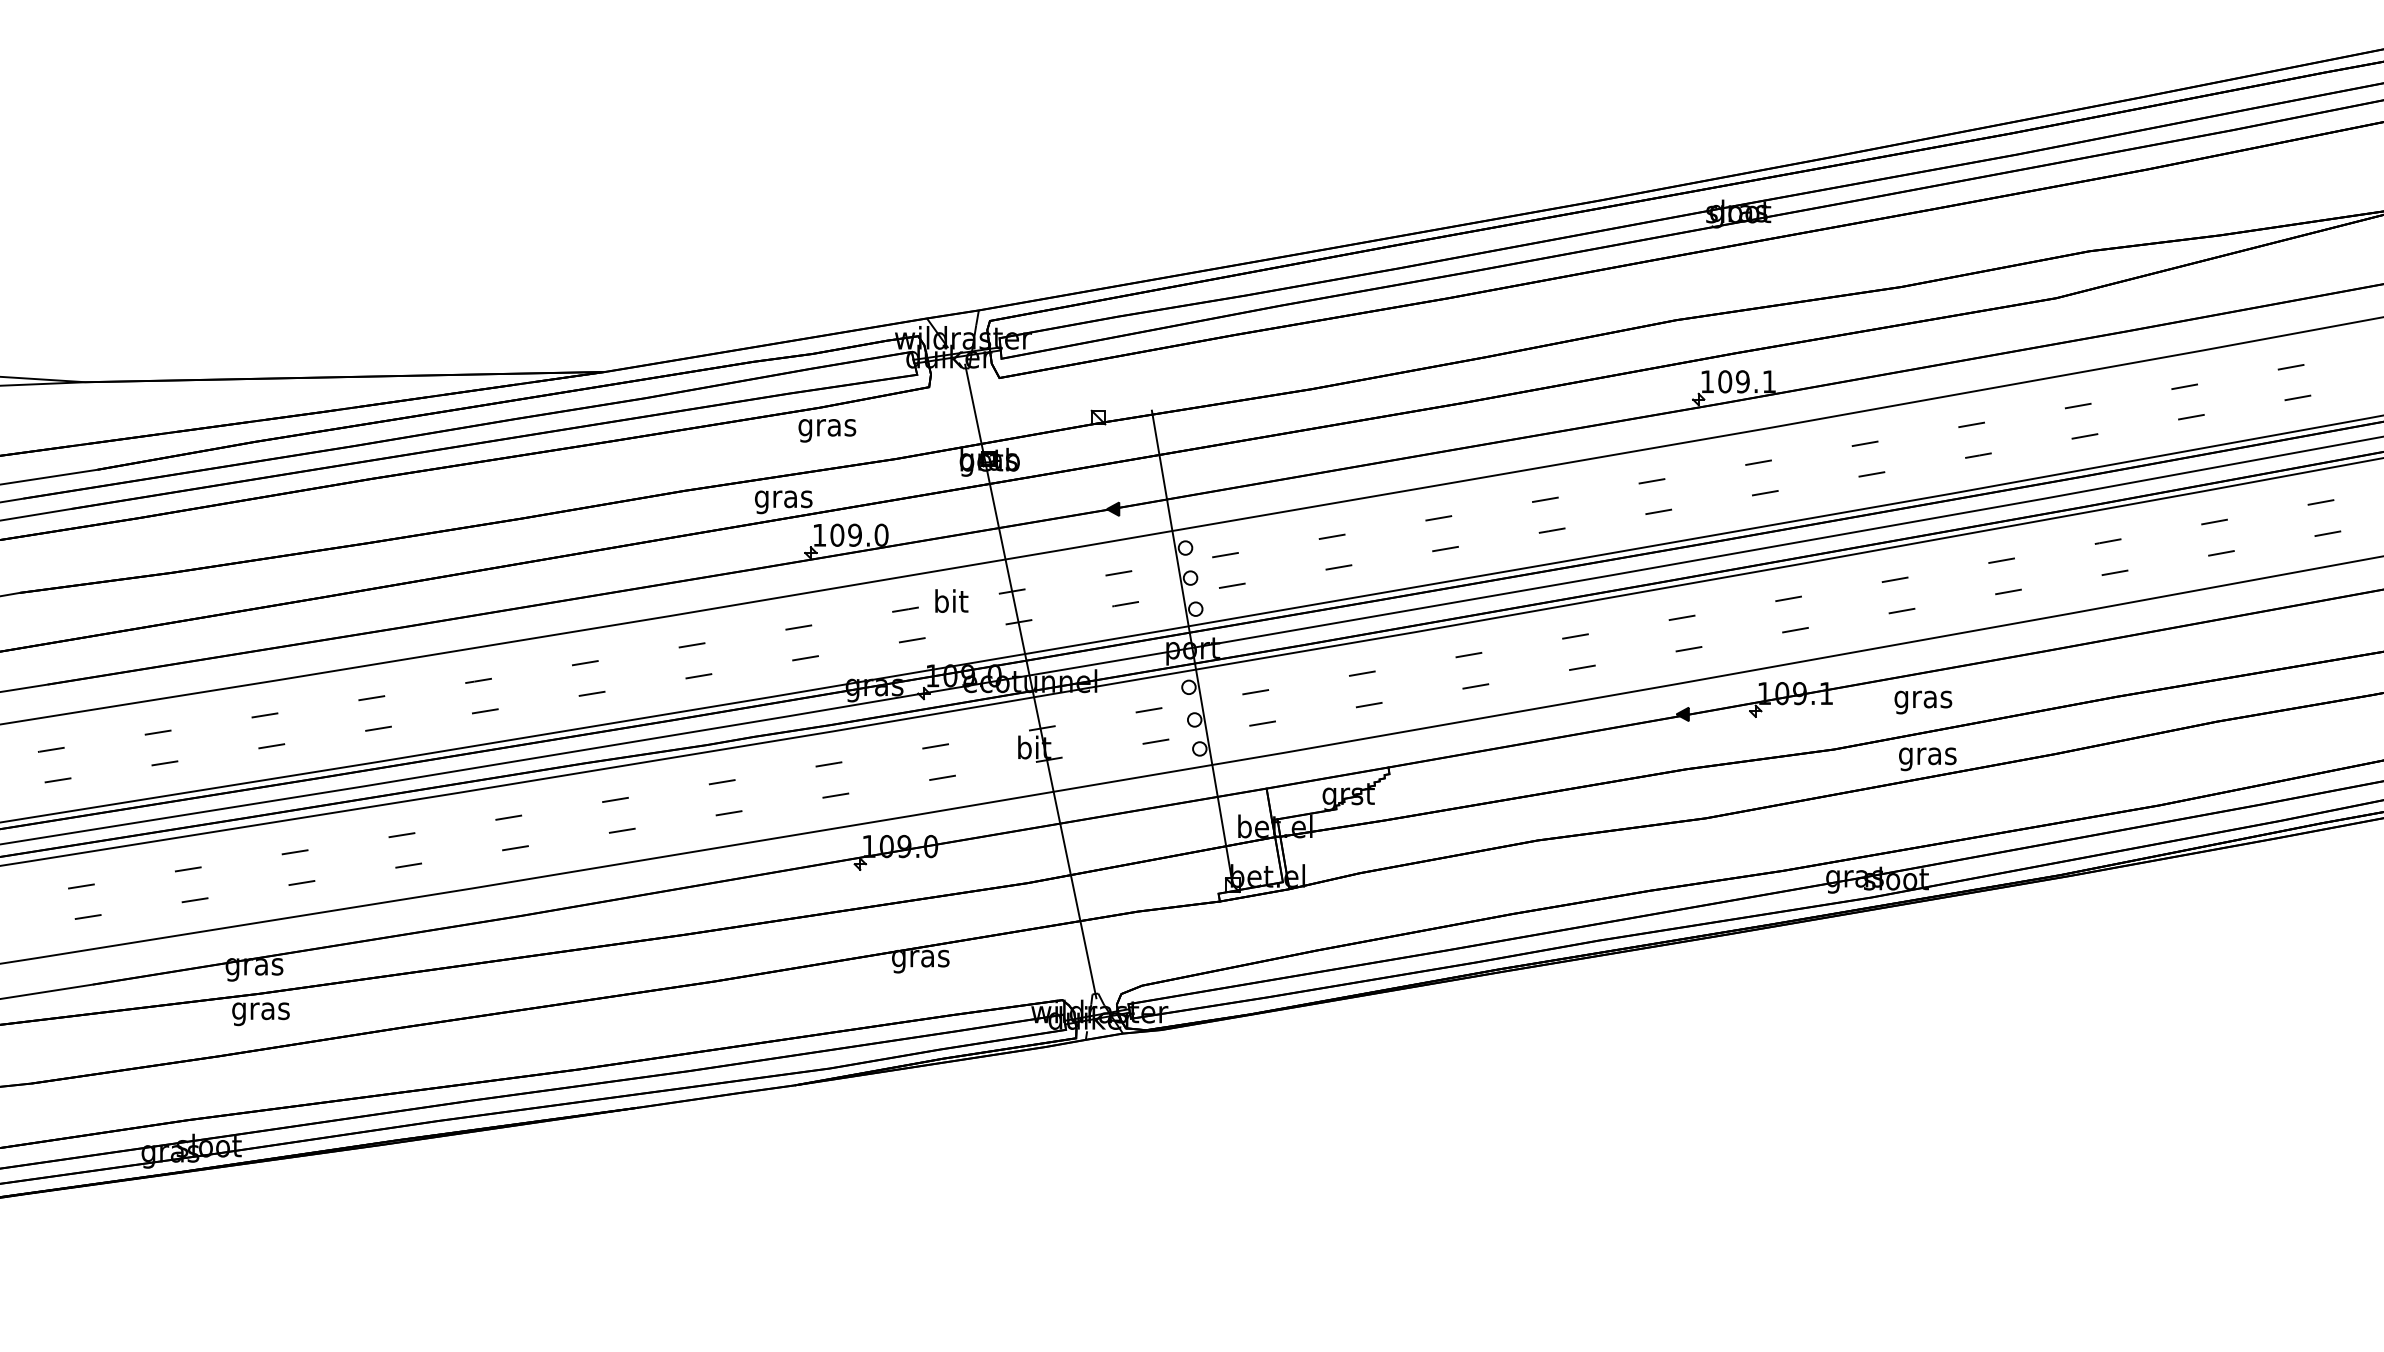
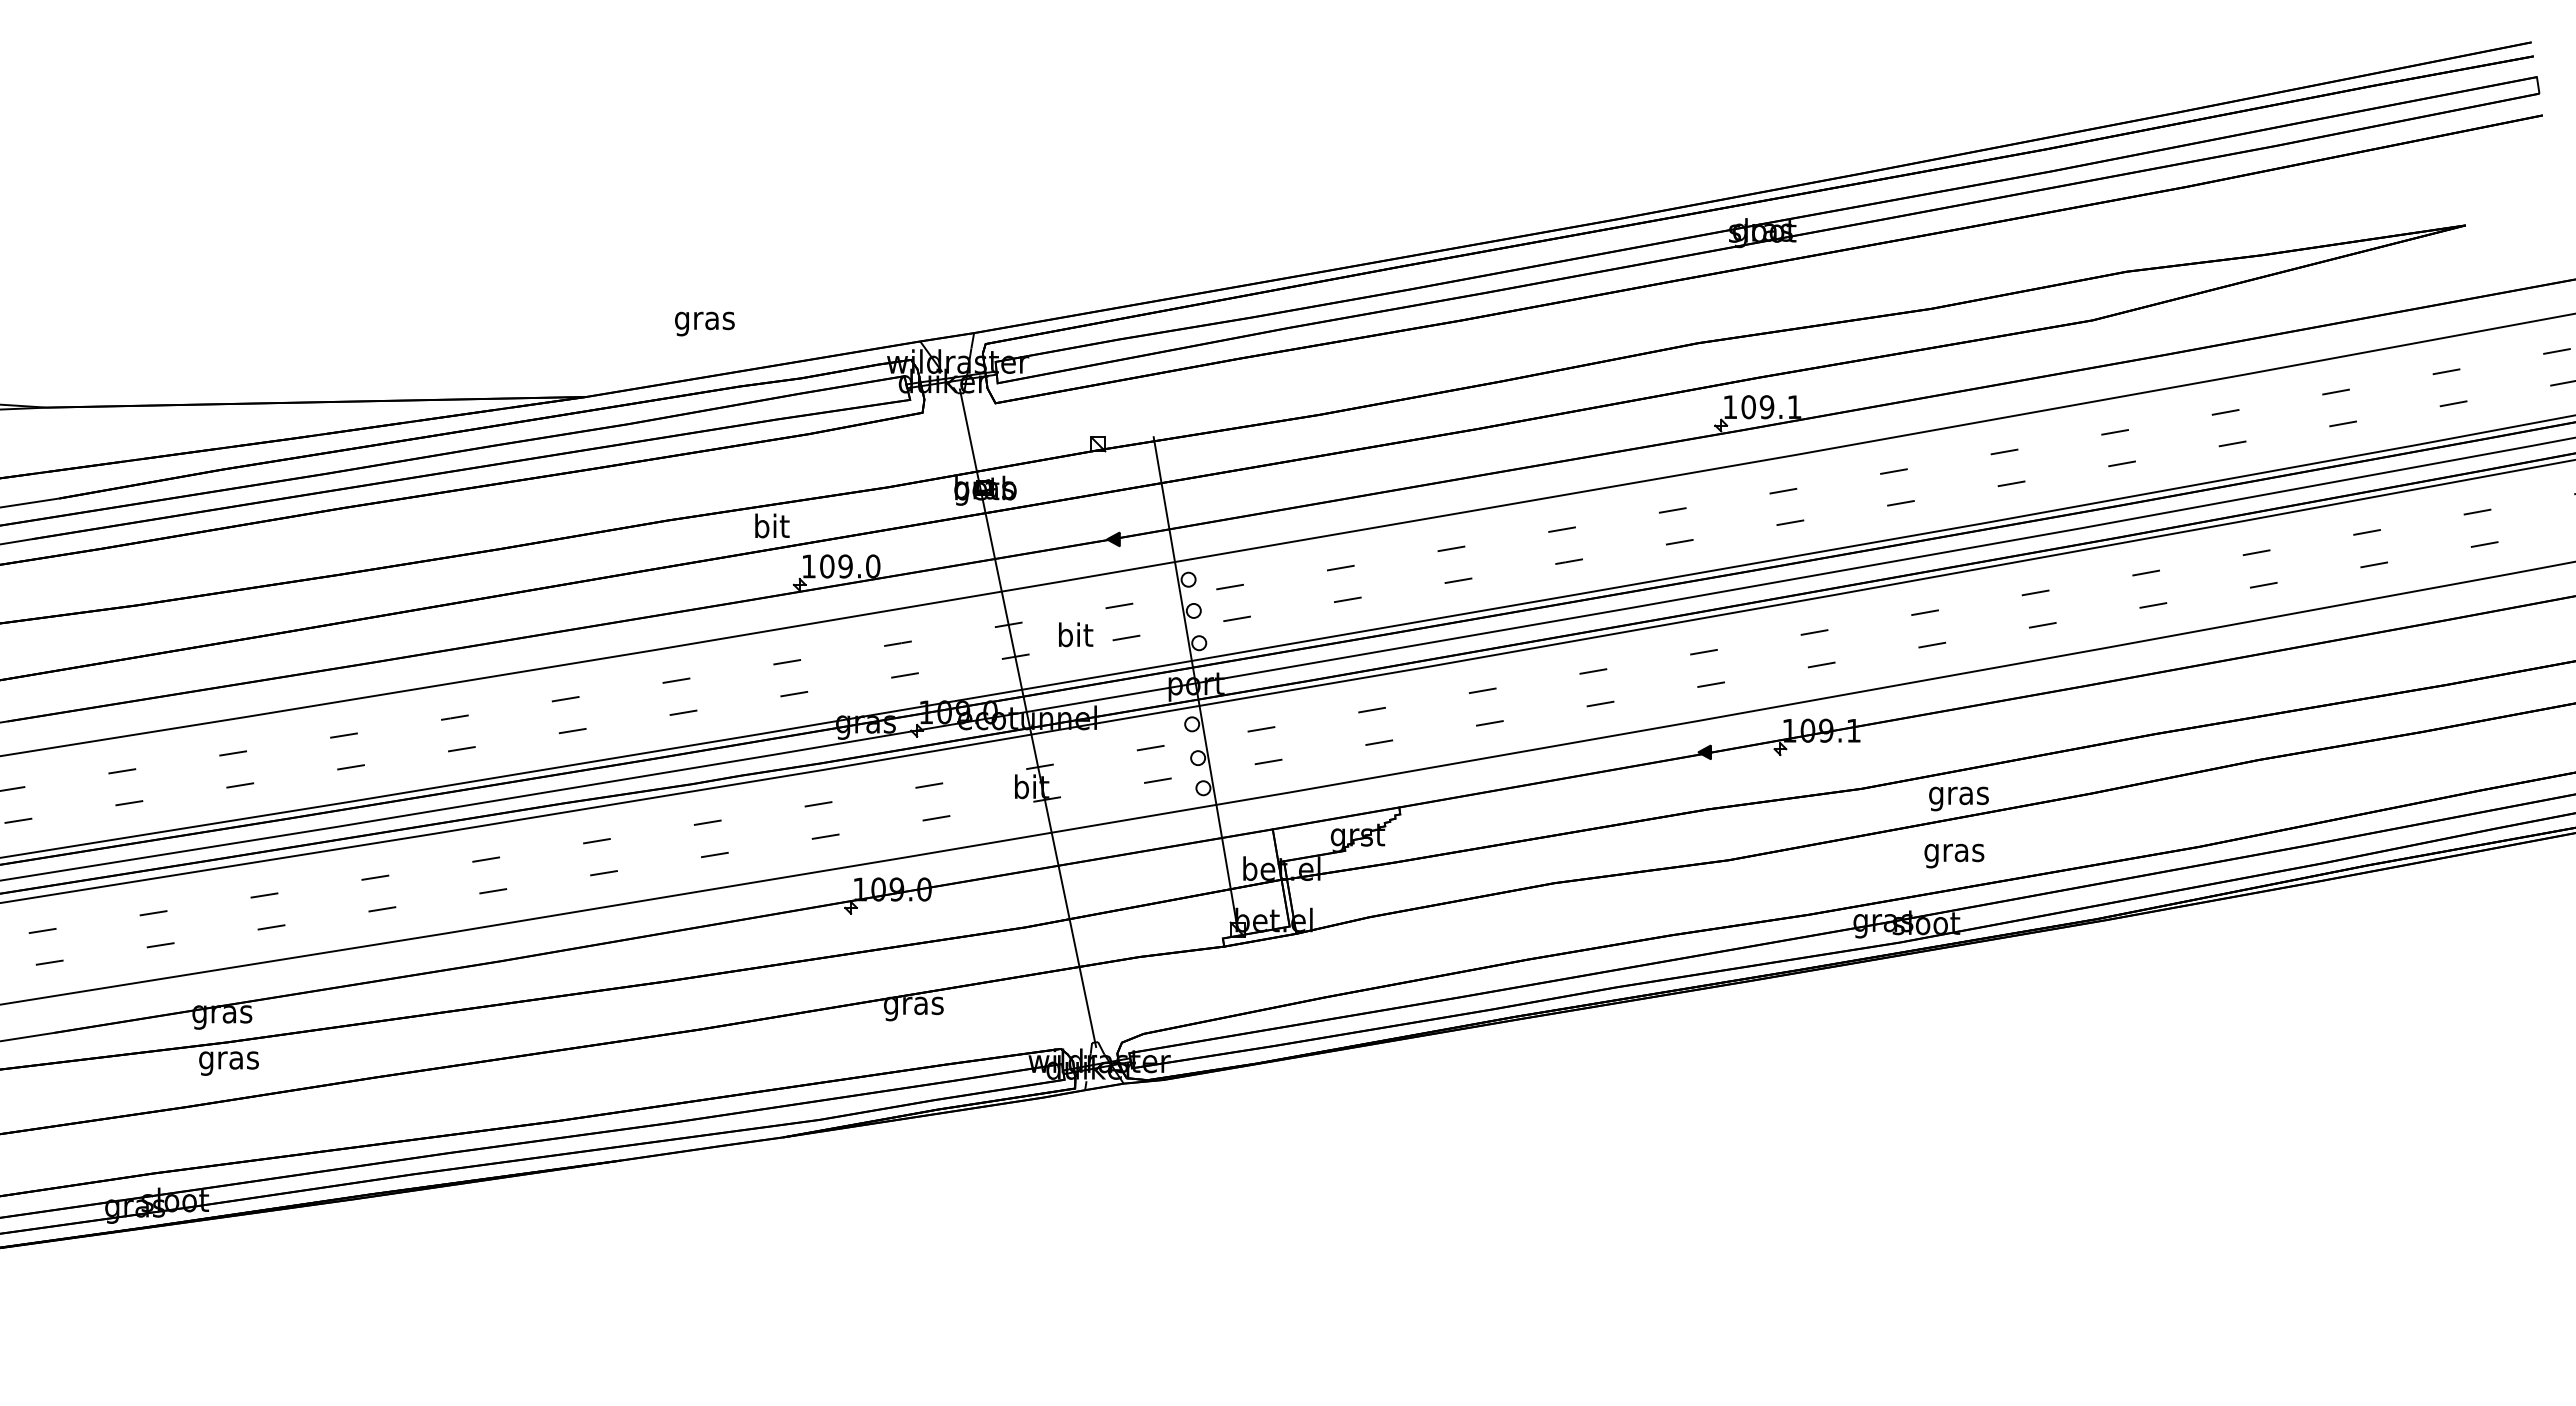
text: (826, 430) -> (704, 323), moved
text: (783, 498) -> (771, 528), gras -> bit
text: (952, 600) -> (1076, 634), moved
text: (1923, 701) -> (1954, 855), moved

